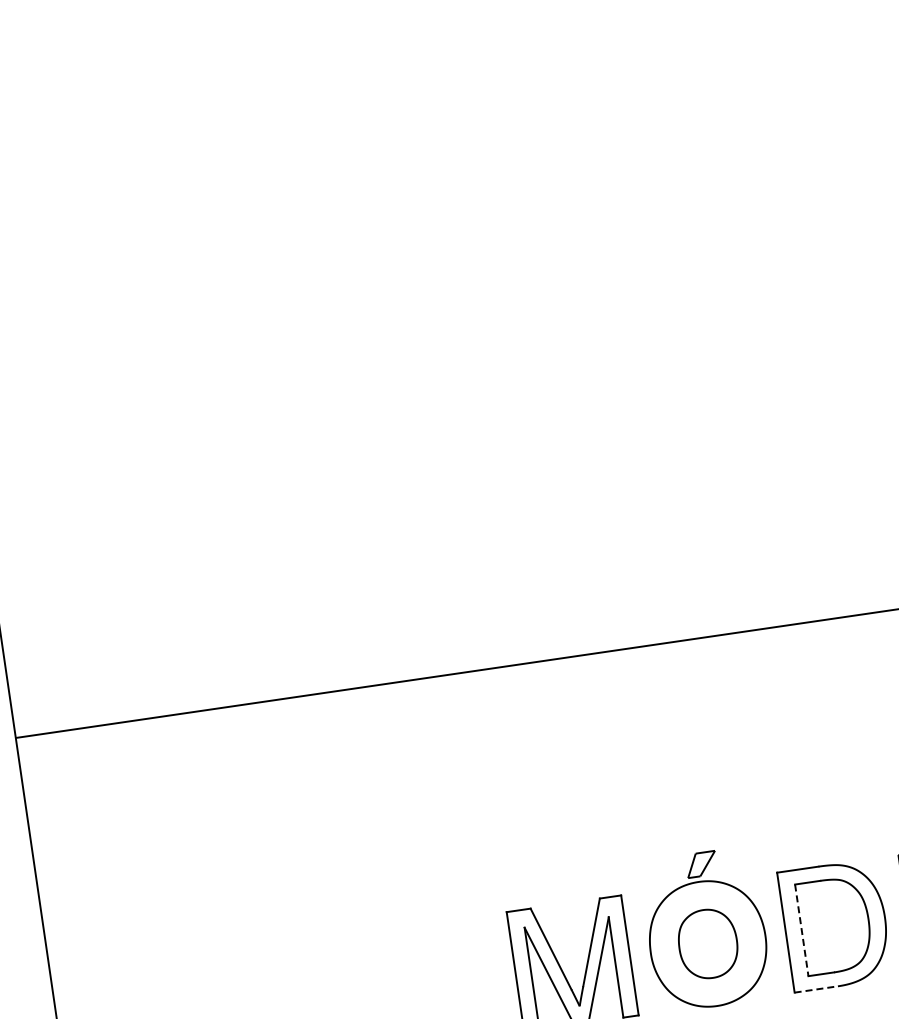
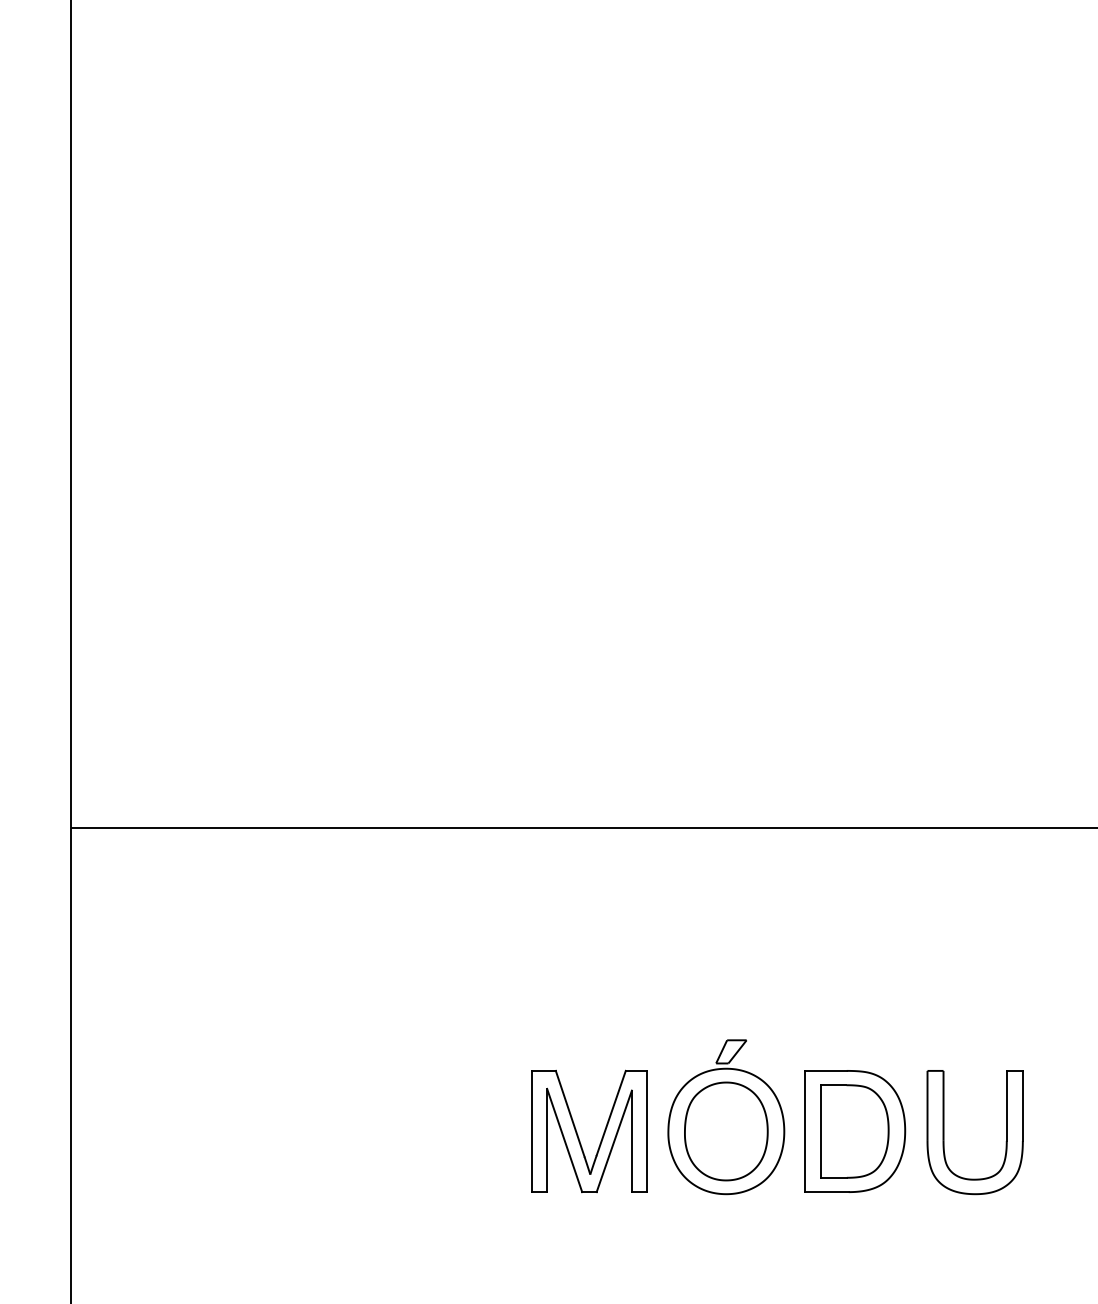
line: (802, 931) -> (821, 1132), dashed -> solid
part: (708, 943) -> (726, 1131), size x1.43
line: (816, 989) -> (826, 1192), dashed -> solid

